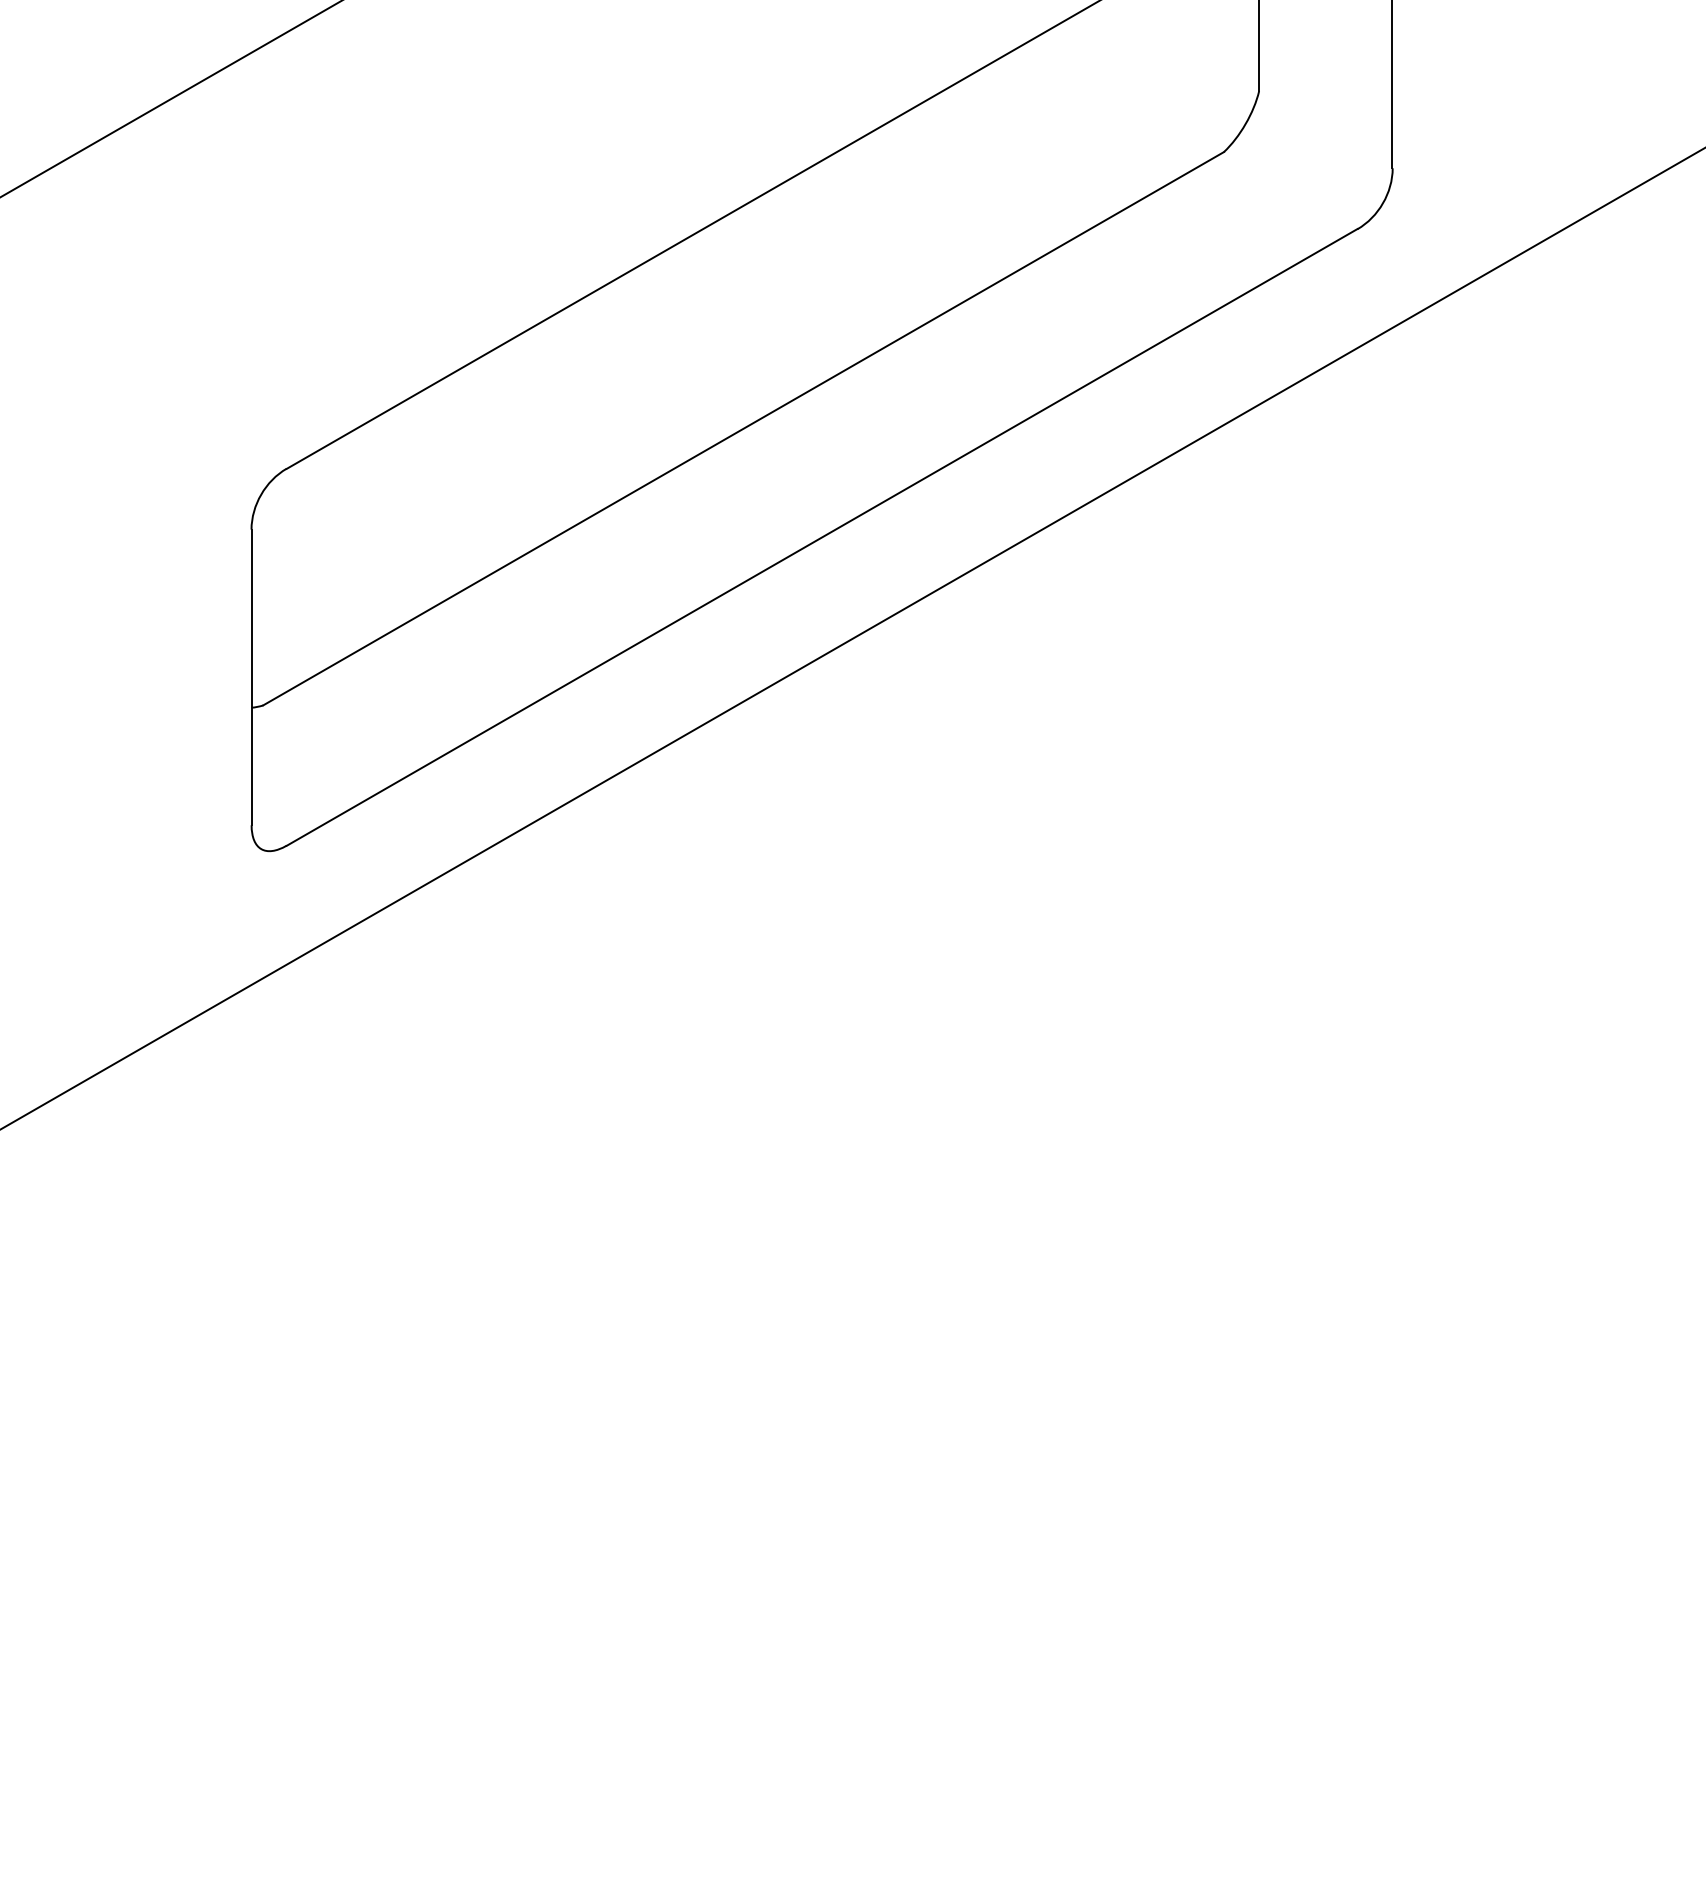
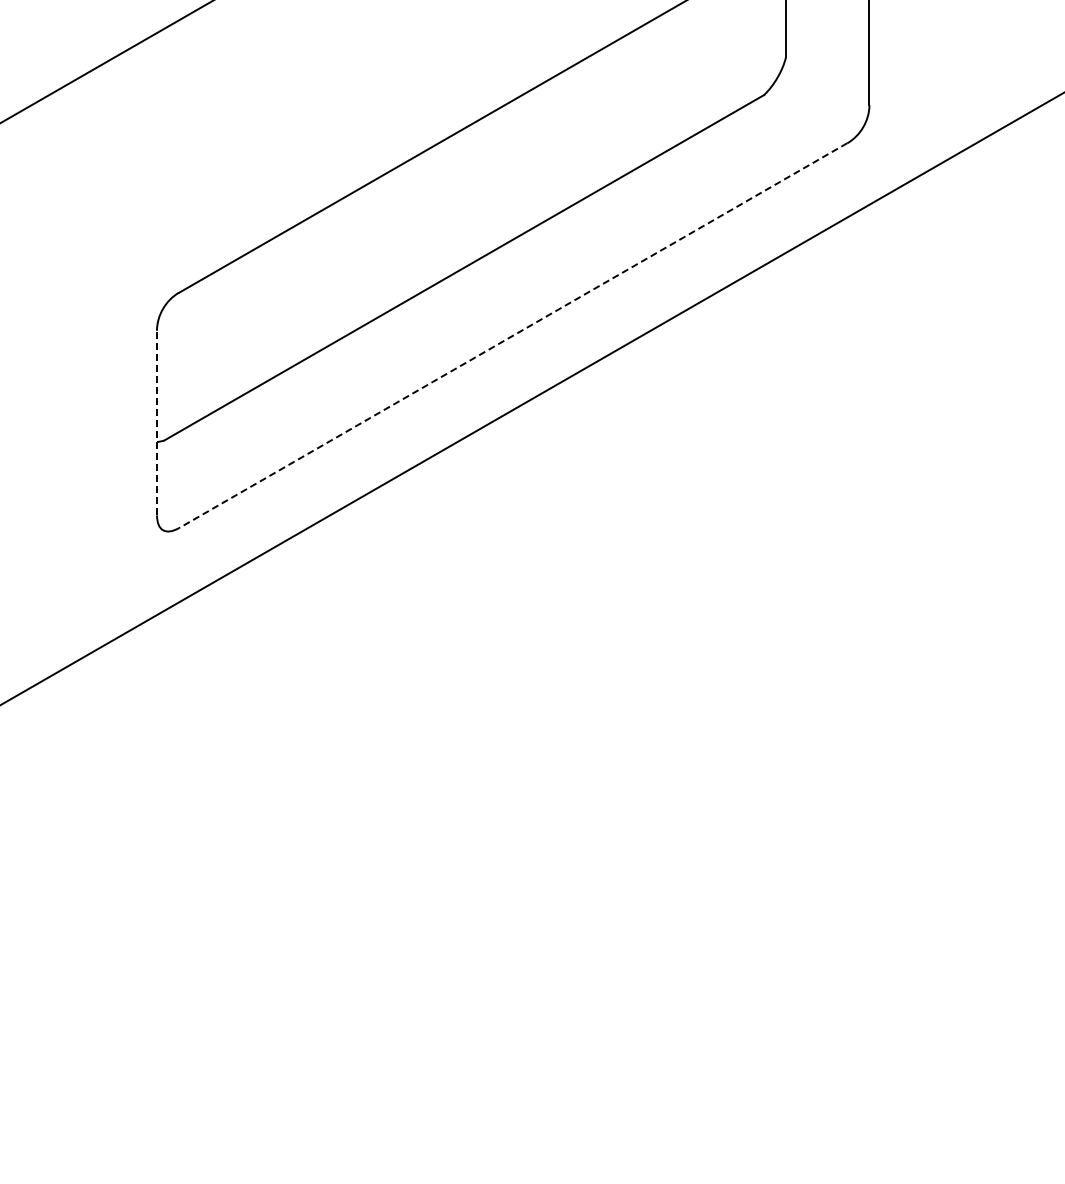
line: (822, 537) -> (513, 335), solid -> dashed
line: (252, 676) -> (157, 422), solid -> dashed

